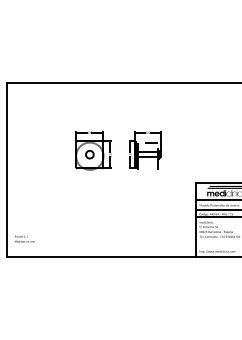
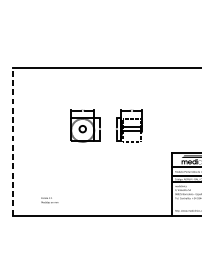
line: (7, 169) -> (13, 141), solid -> dashed
text: (24, 238) -> (49, 199), moved

